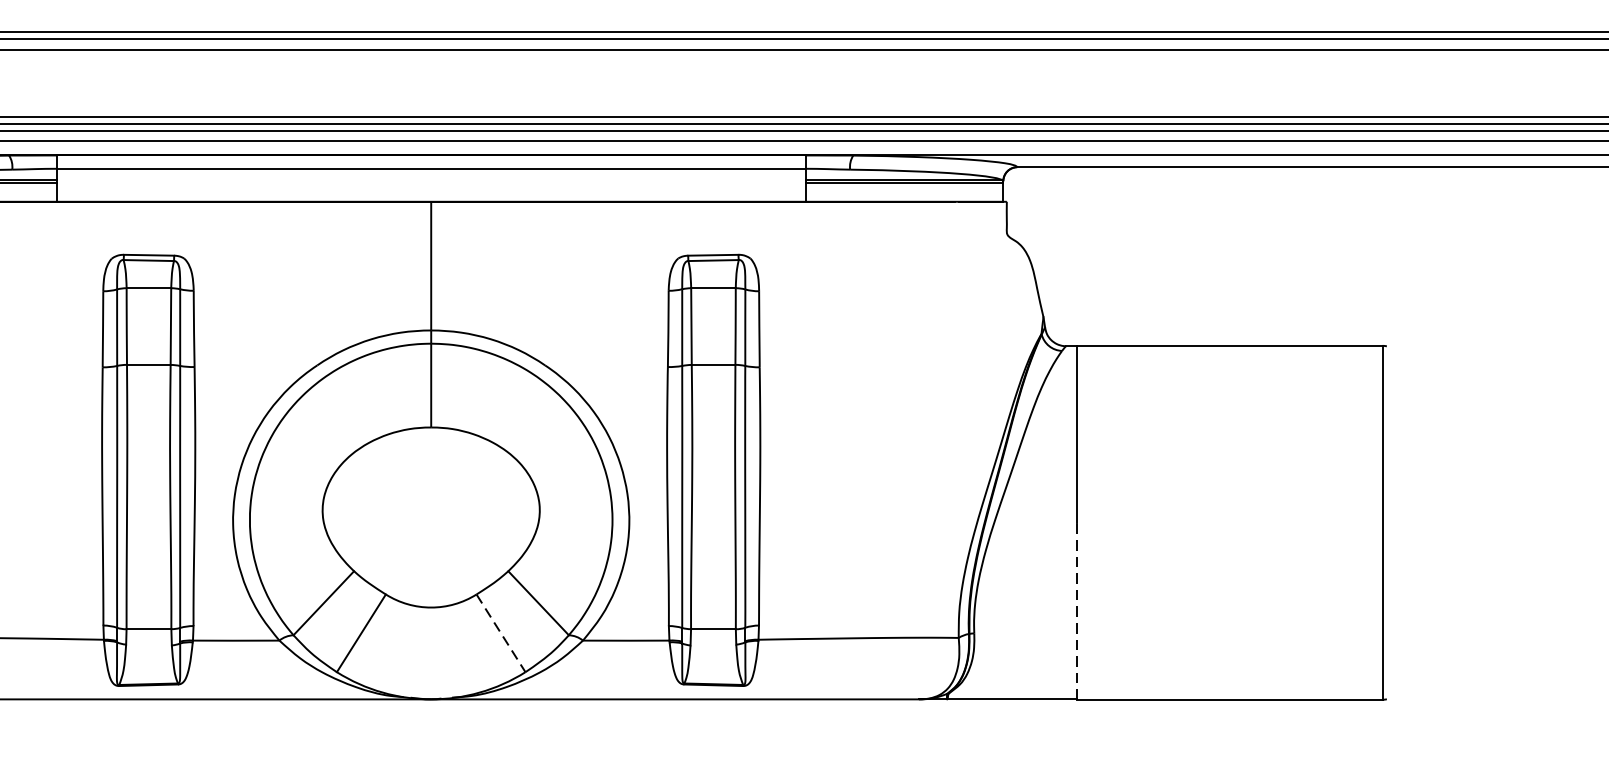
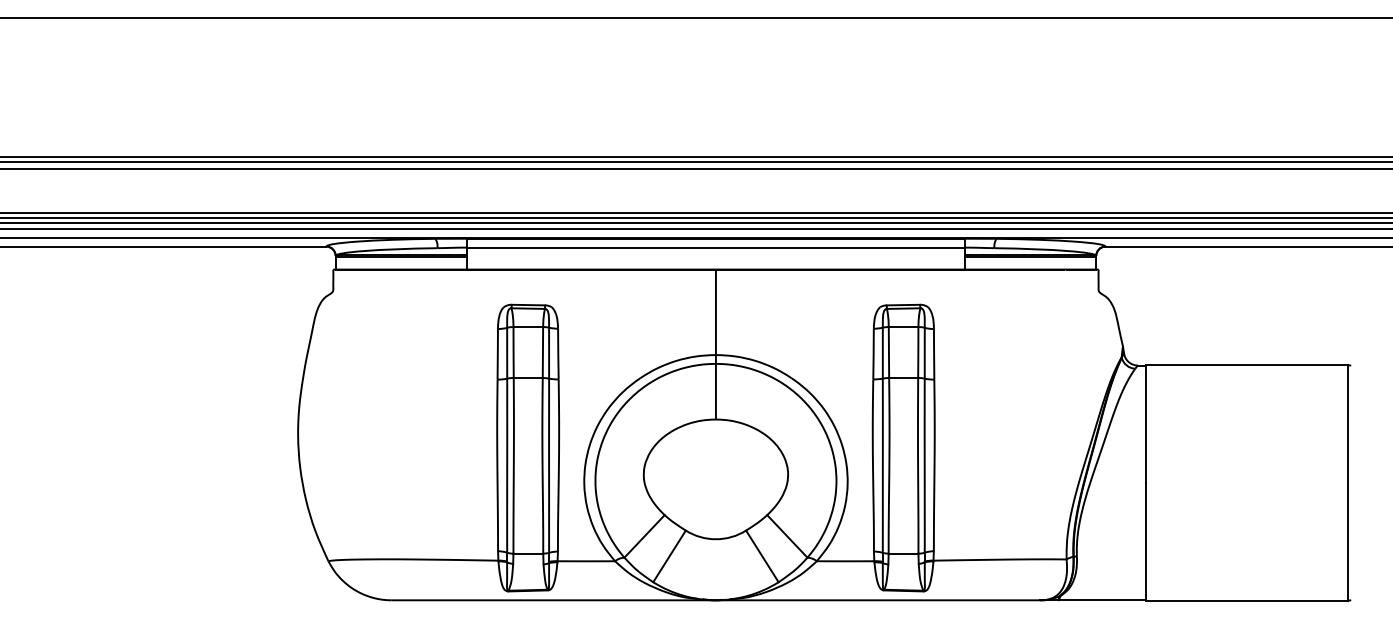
line: (1077, 610) -> (1145, 541), dashed -> solid
line: (501, 633) -> (762, 556), dashed -> solid

